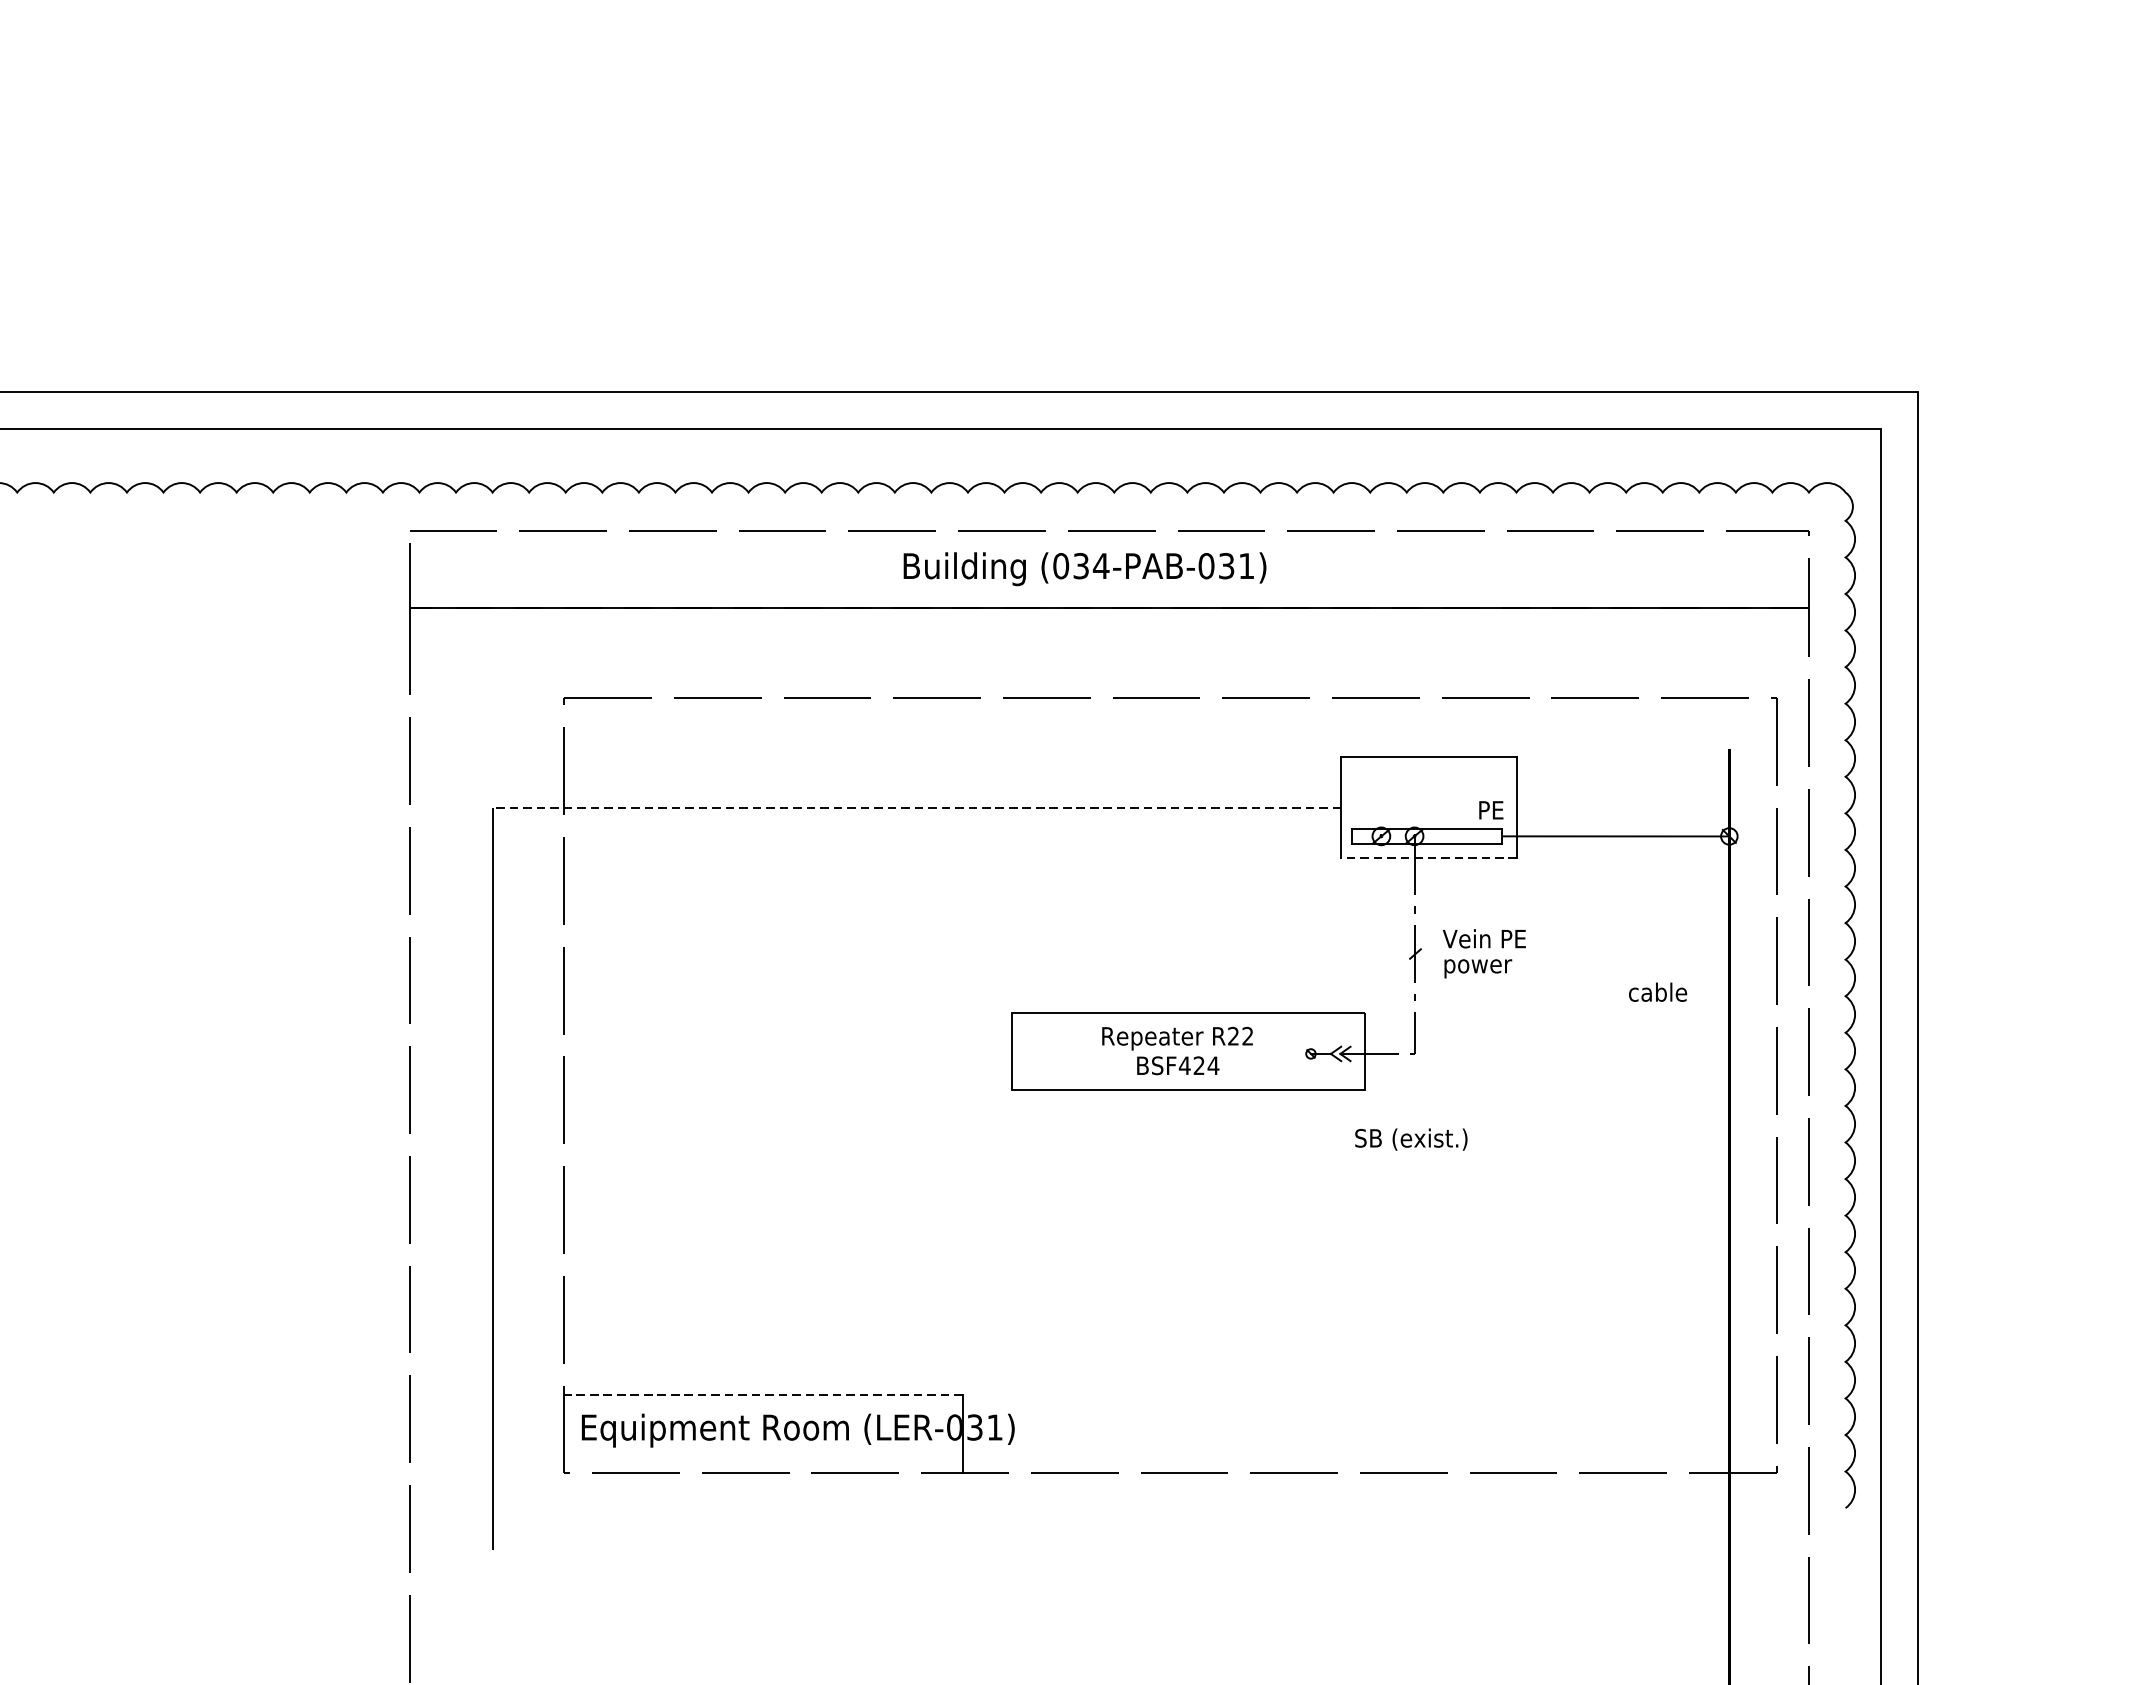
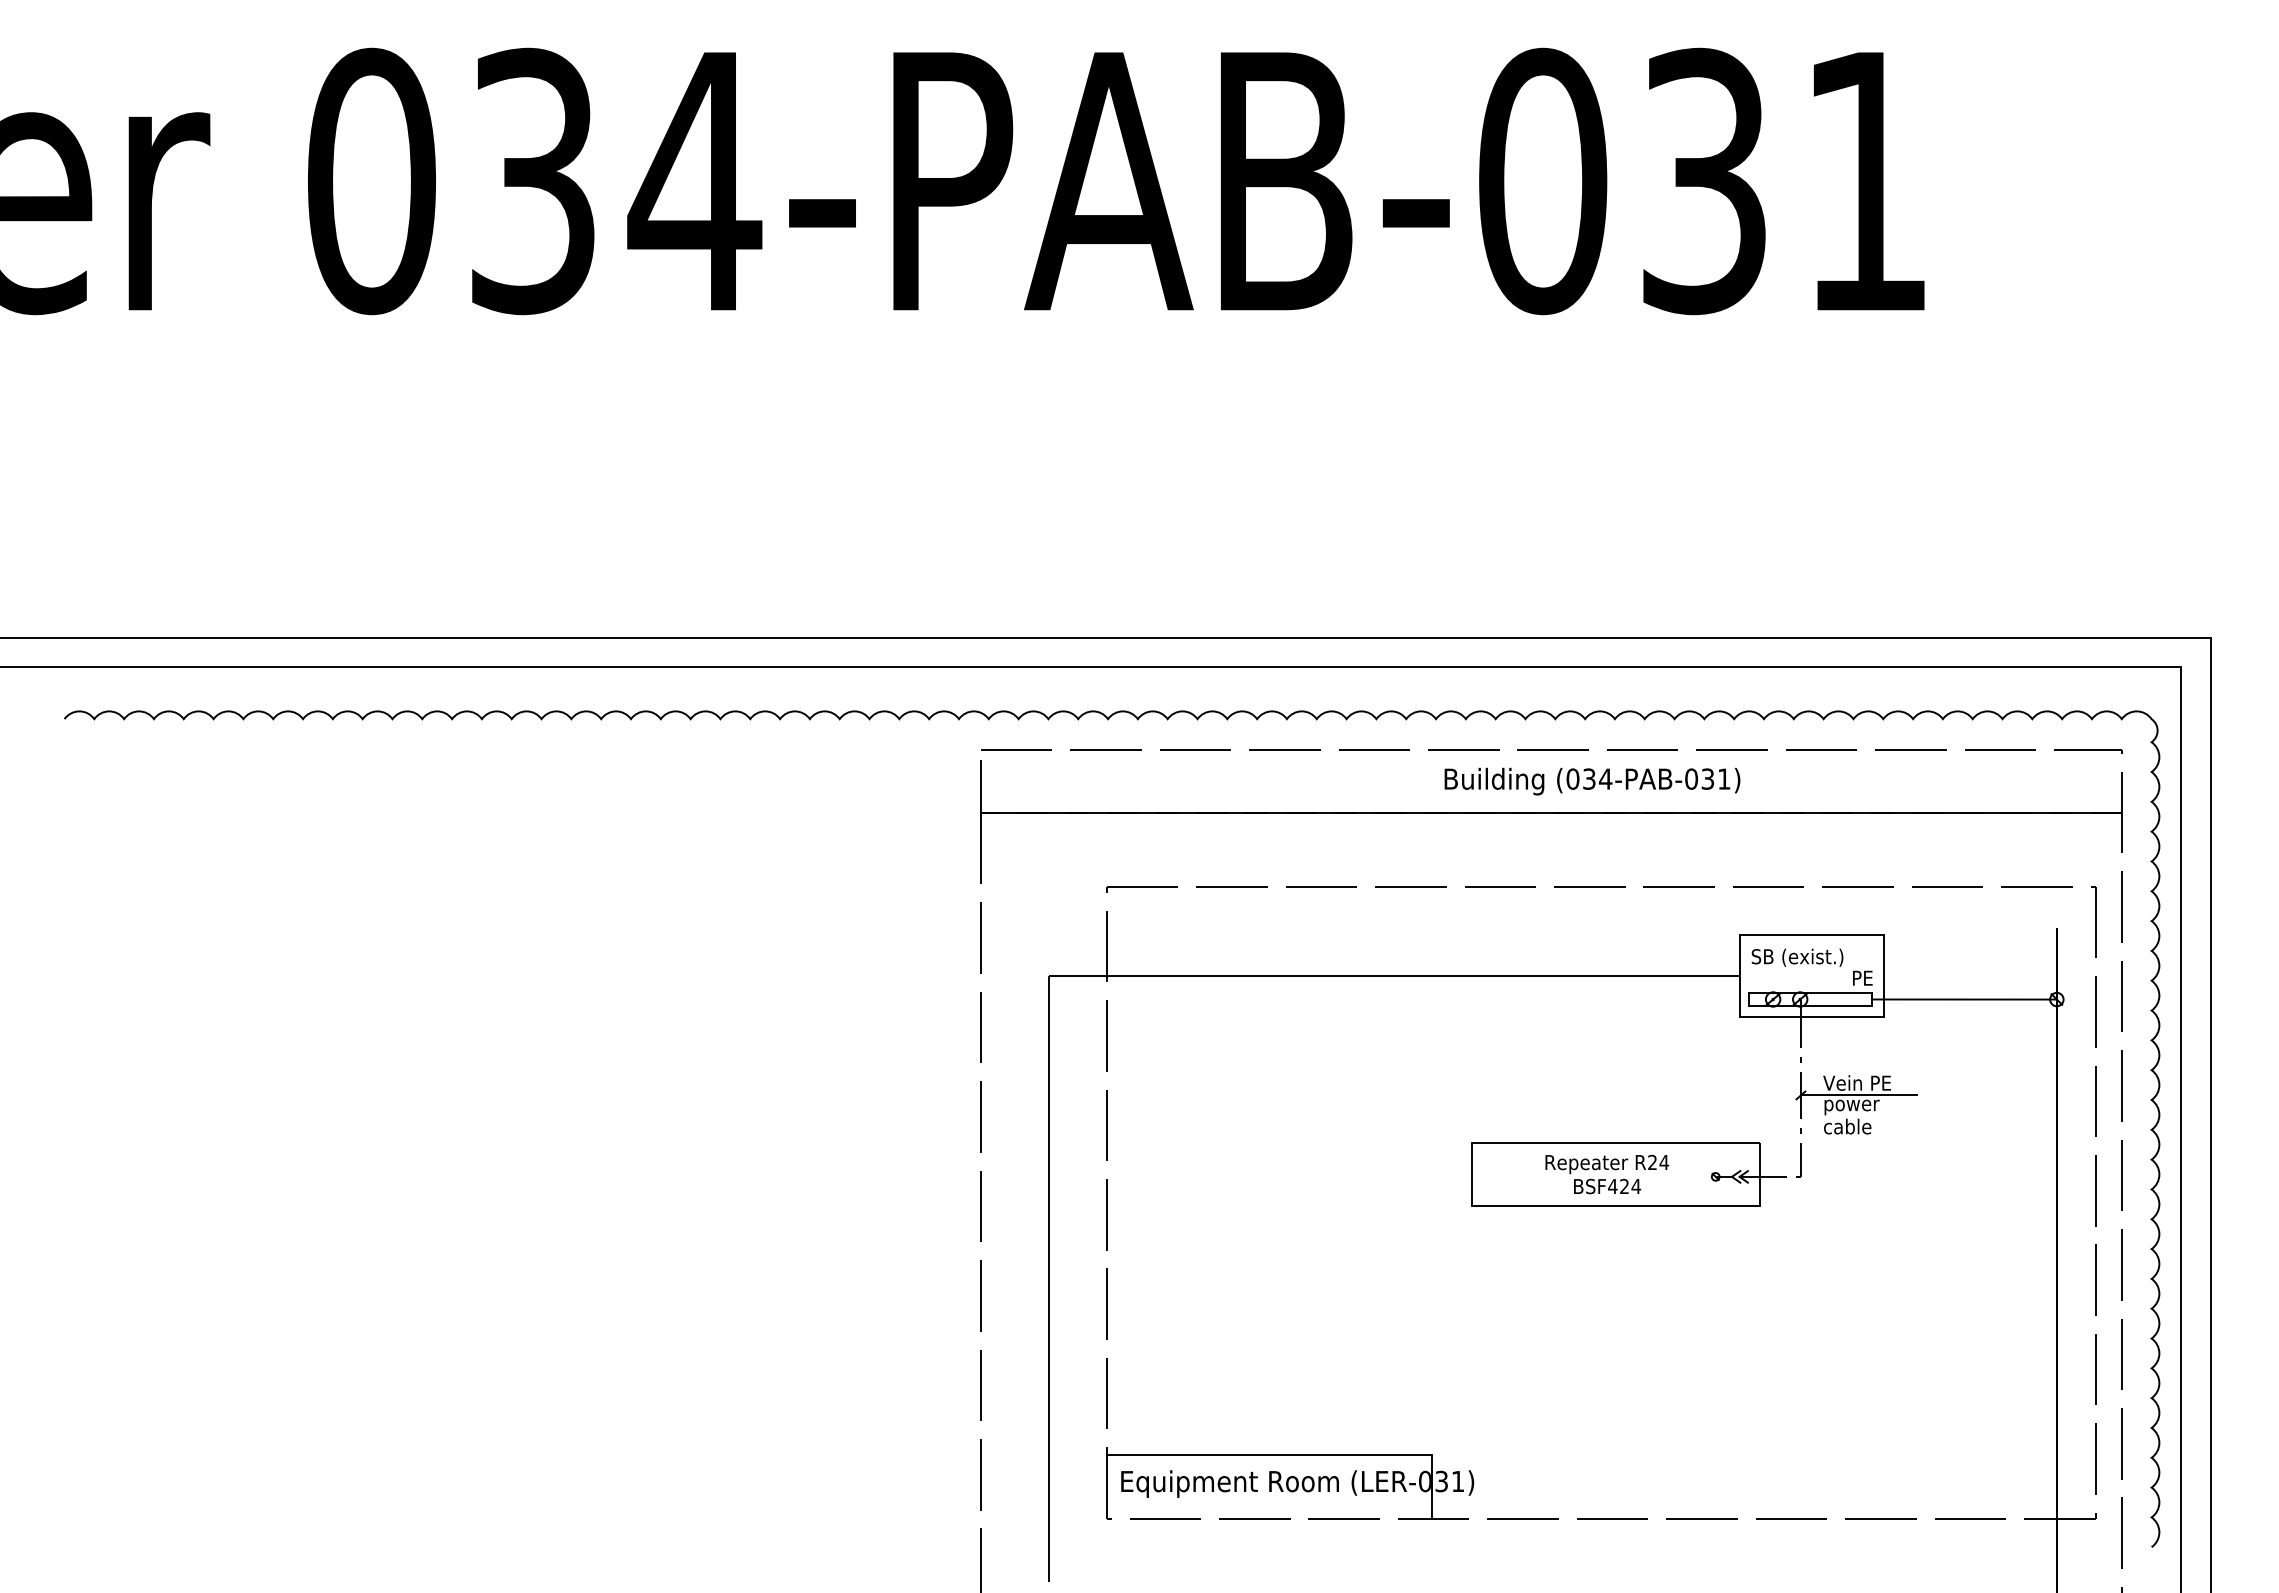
text: (1085, 569) -> (1592, 781), moved
line: (917, 808) -> (1394, 976), dashed -> solid
line: (1429, 858) -> (1812, 1017), dashed -> solid
line: (1486, 954) -> (1858, 1095), added
text: (1657, 992) -> (1847, 1126), moved
text: (1248, 1035) -> (1664, 1161), R22 -> R24
text: (1411, 1139) -> (1797, 957), moved
line: (763, 1394) -> (1269, 1454), dashed -> solid

